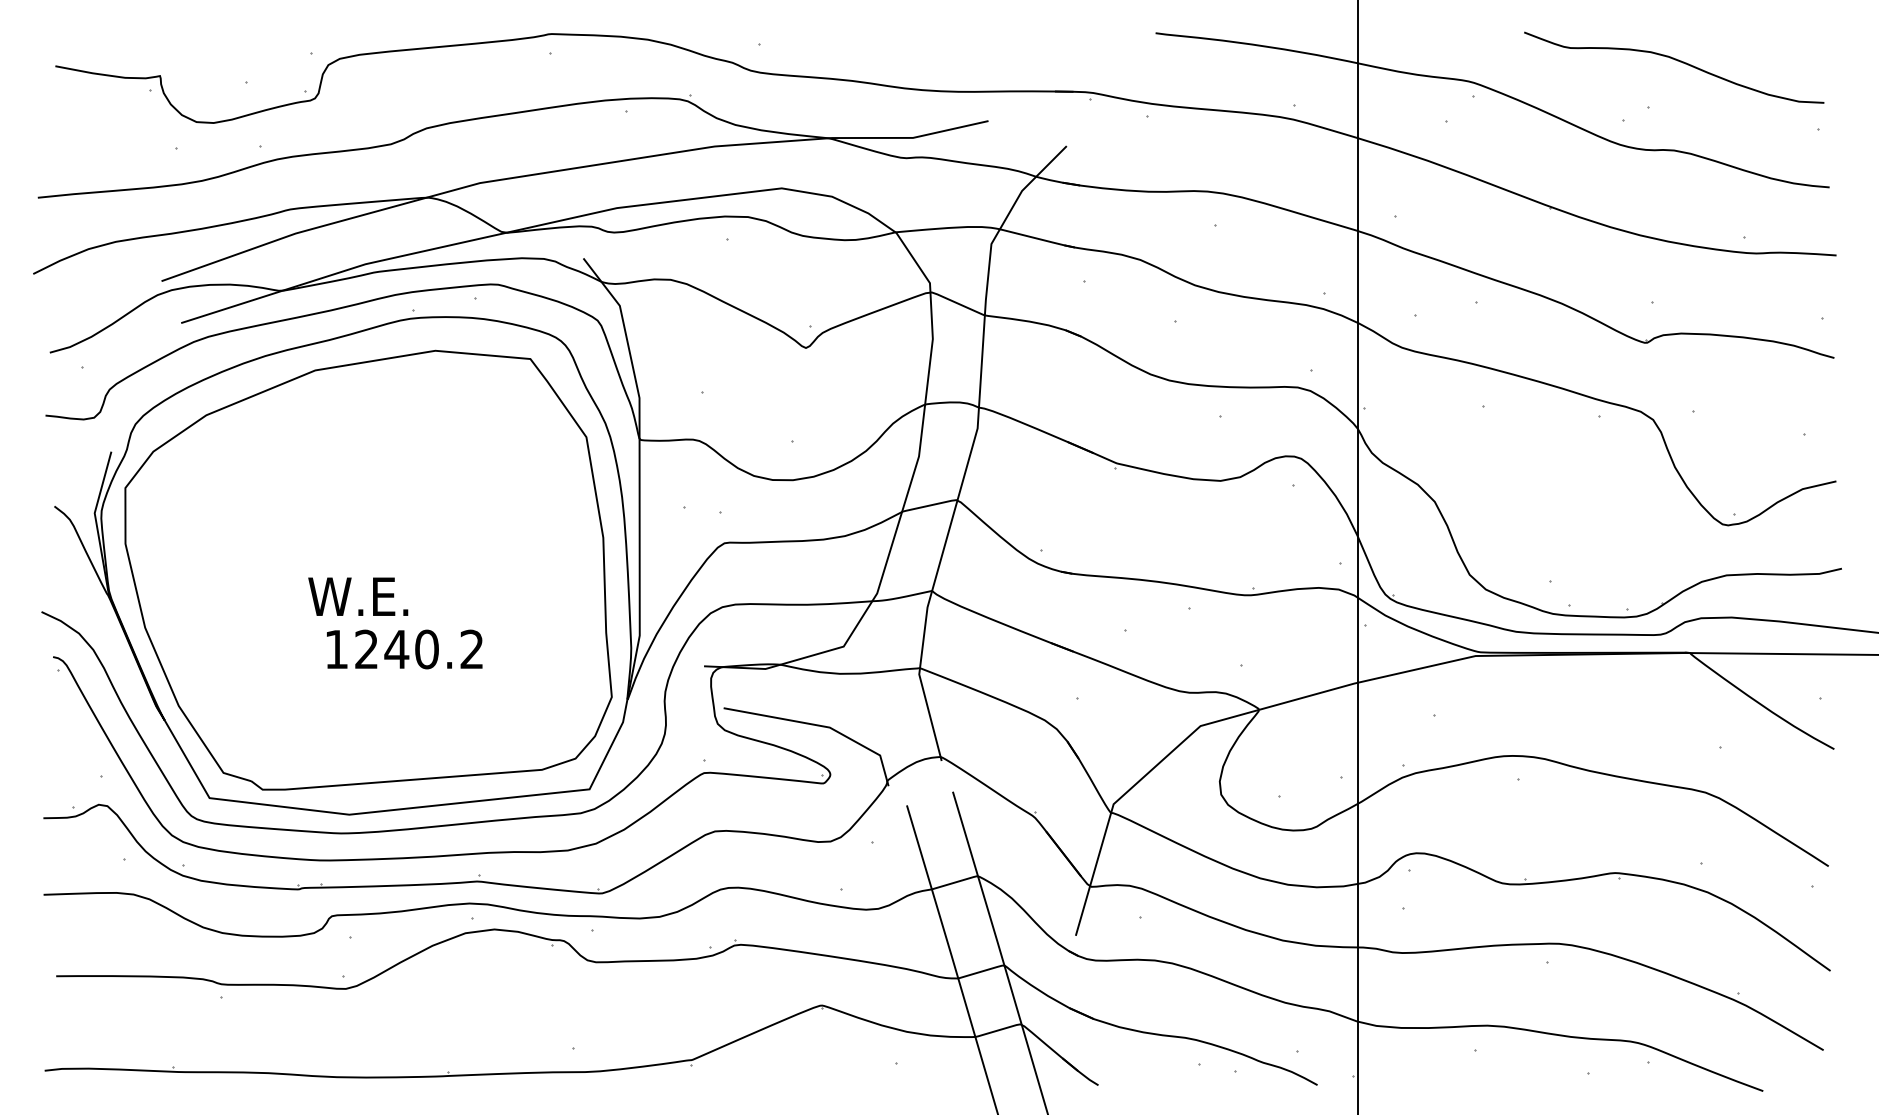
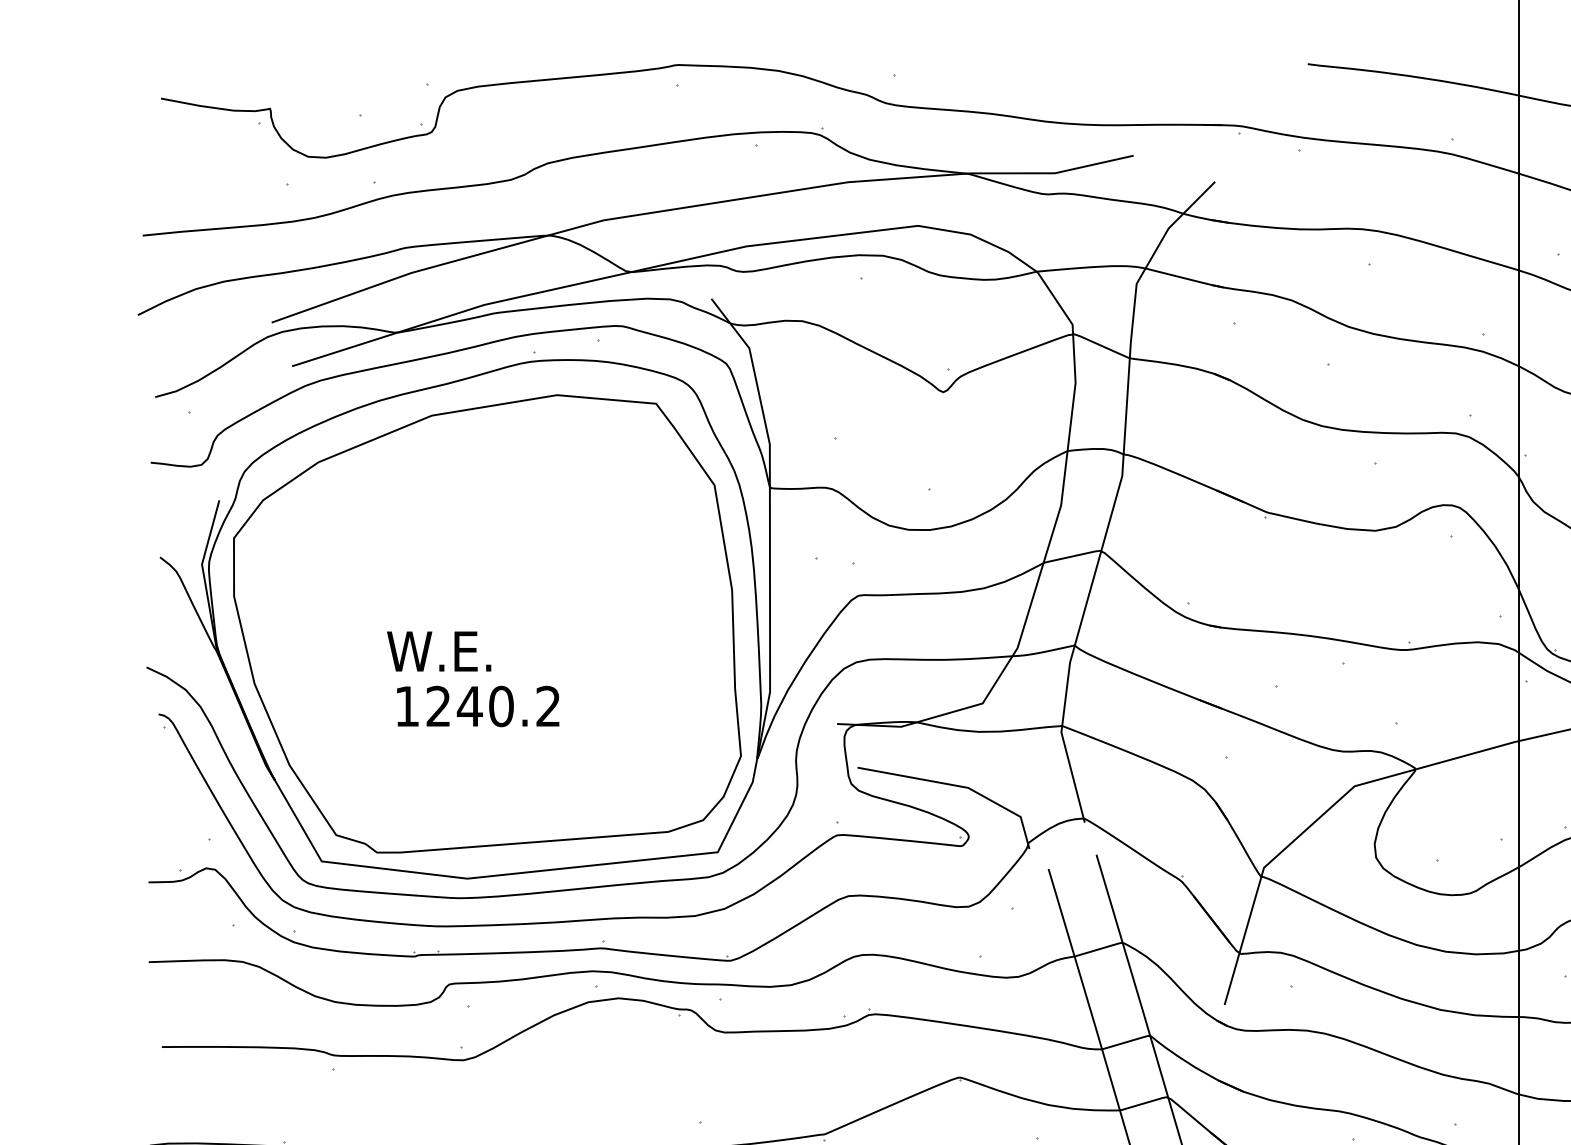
text: (358, 596) -> (439, 651), moved
text: (404, 649) -> (477, 706), moved

